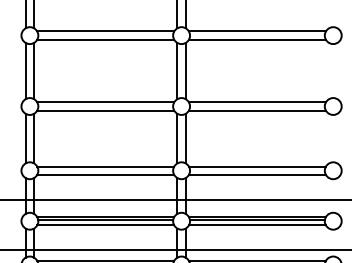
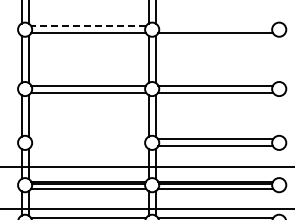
line: (105, 31) -> (88, 26), solid -> dashed
line: (257, 31) -> (215, 26), removed
line: (105, 166) -> (88, 139), removed
line: (105, 175) -> (88, 146), removed

